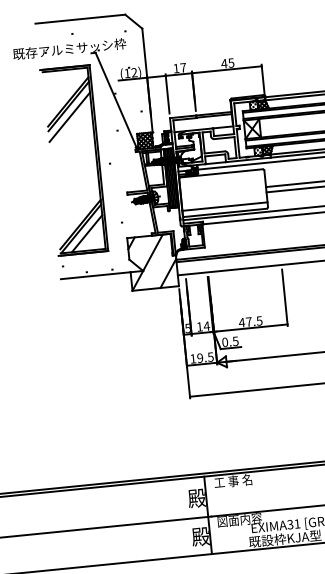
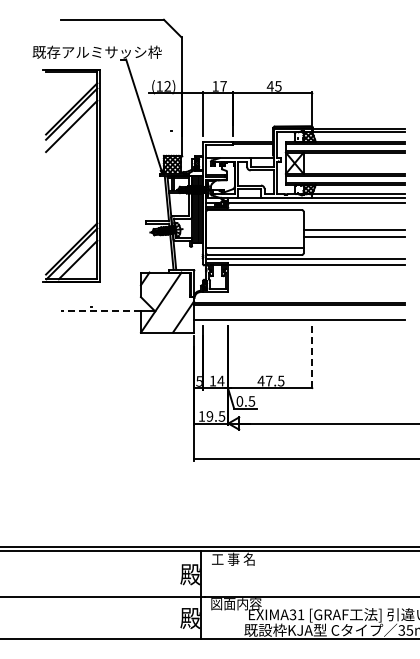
part: (95, 158) -> (96, 175), moved
line: (96, 275) -> (101, 311), solid -> dashed
line: (285, 298) -> (312, 358), solid -> dashed

